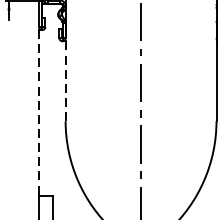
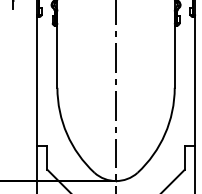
line: (65, 80) -> (57, 56), dashed -> solid
line: (38, 113) -> (36, 81), dashed -> solid

